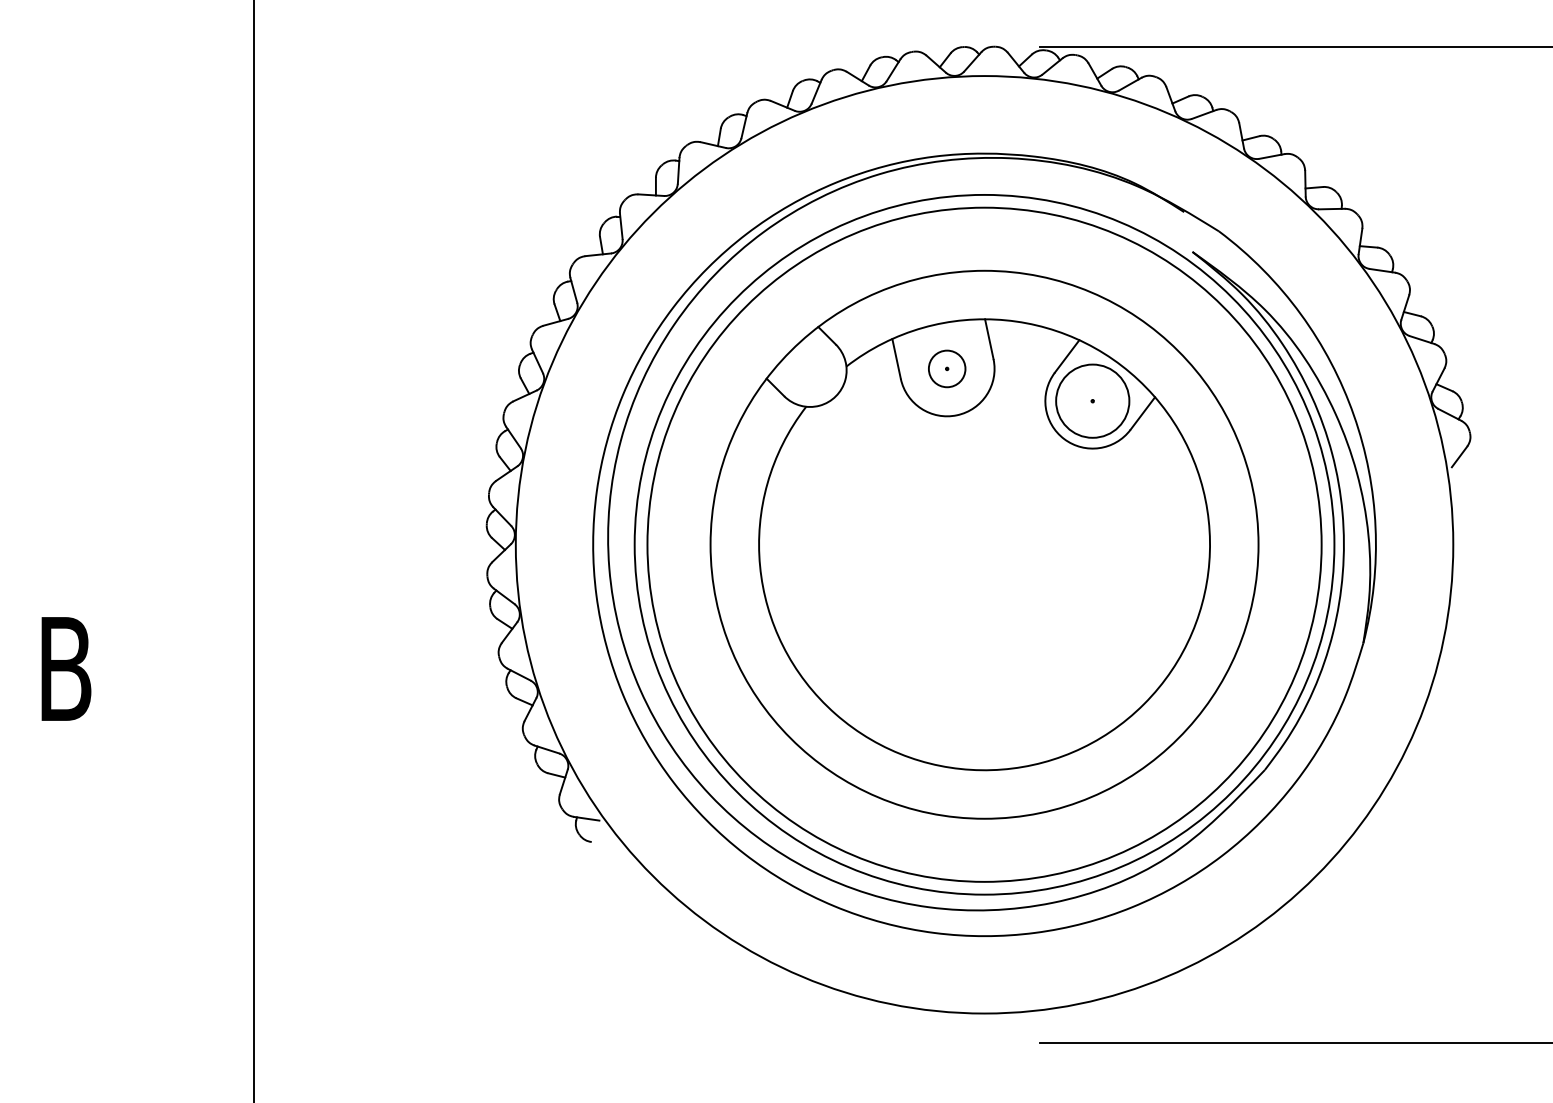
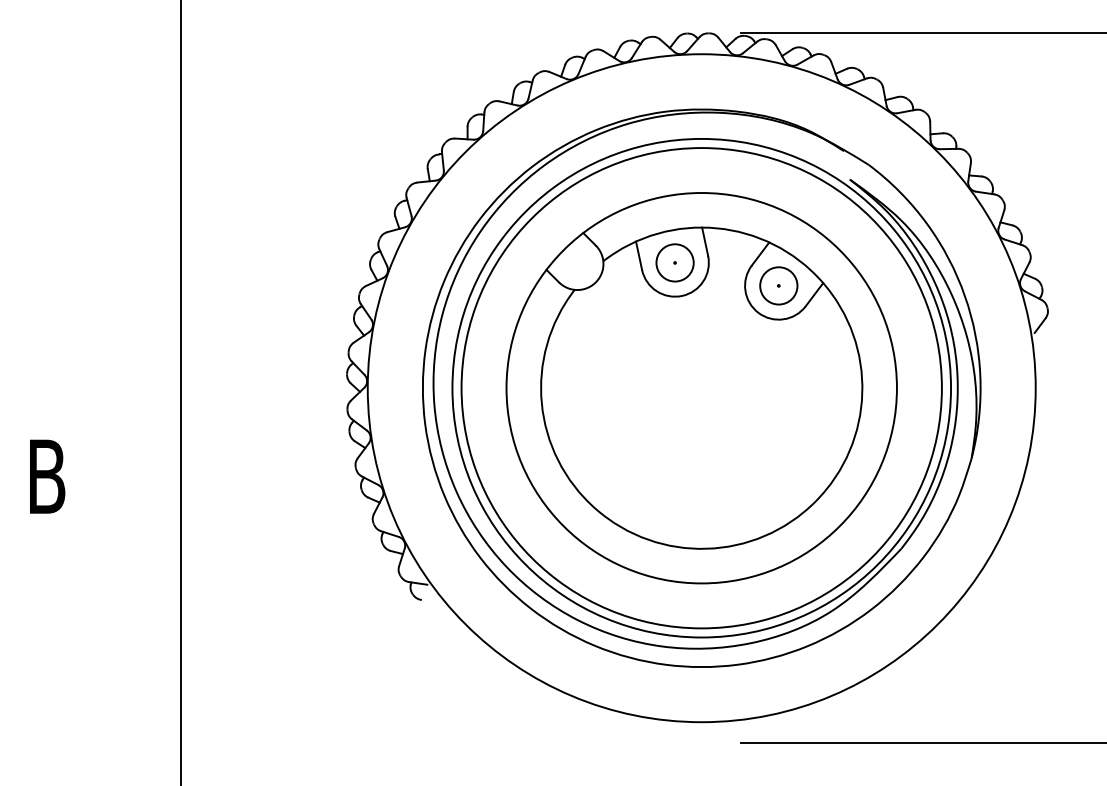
circle: (947, 368) -> (675, 262), size x1.43
circle: (1092, 401) -> (778, 286), size x0.71

